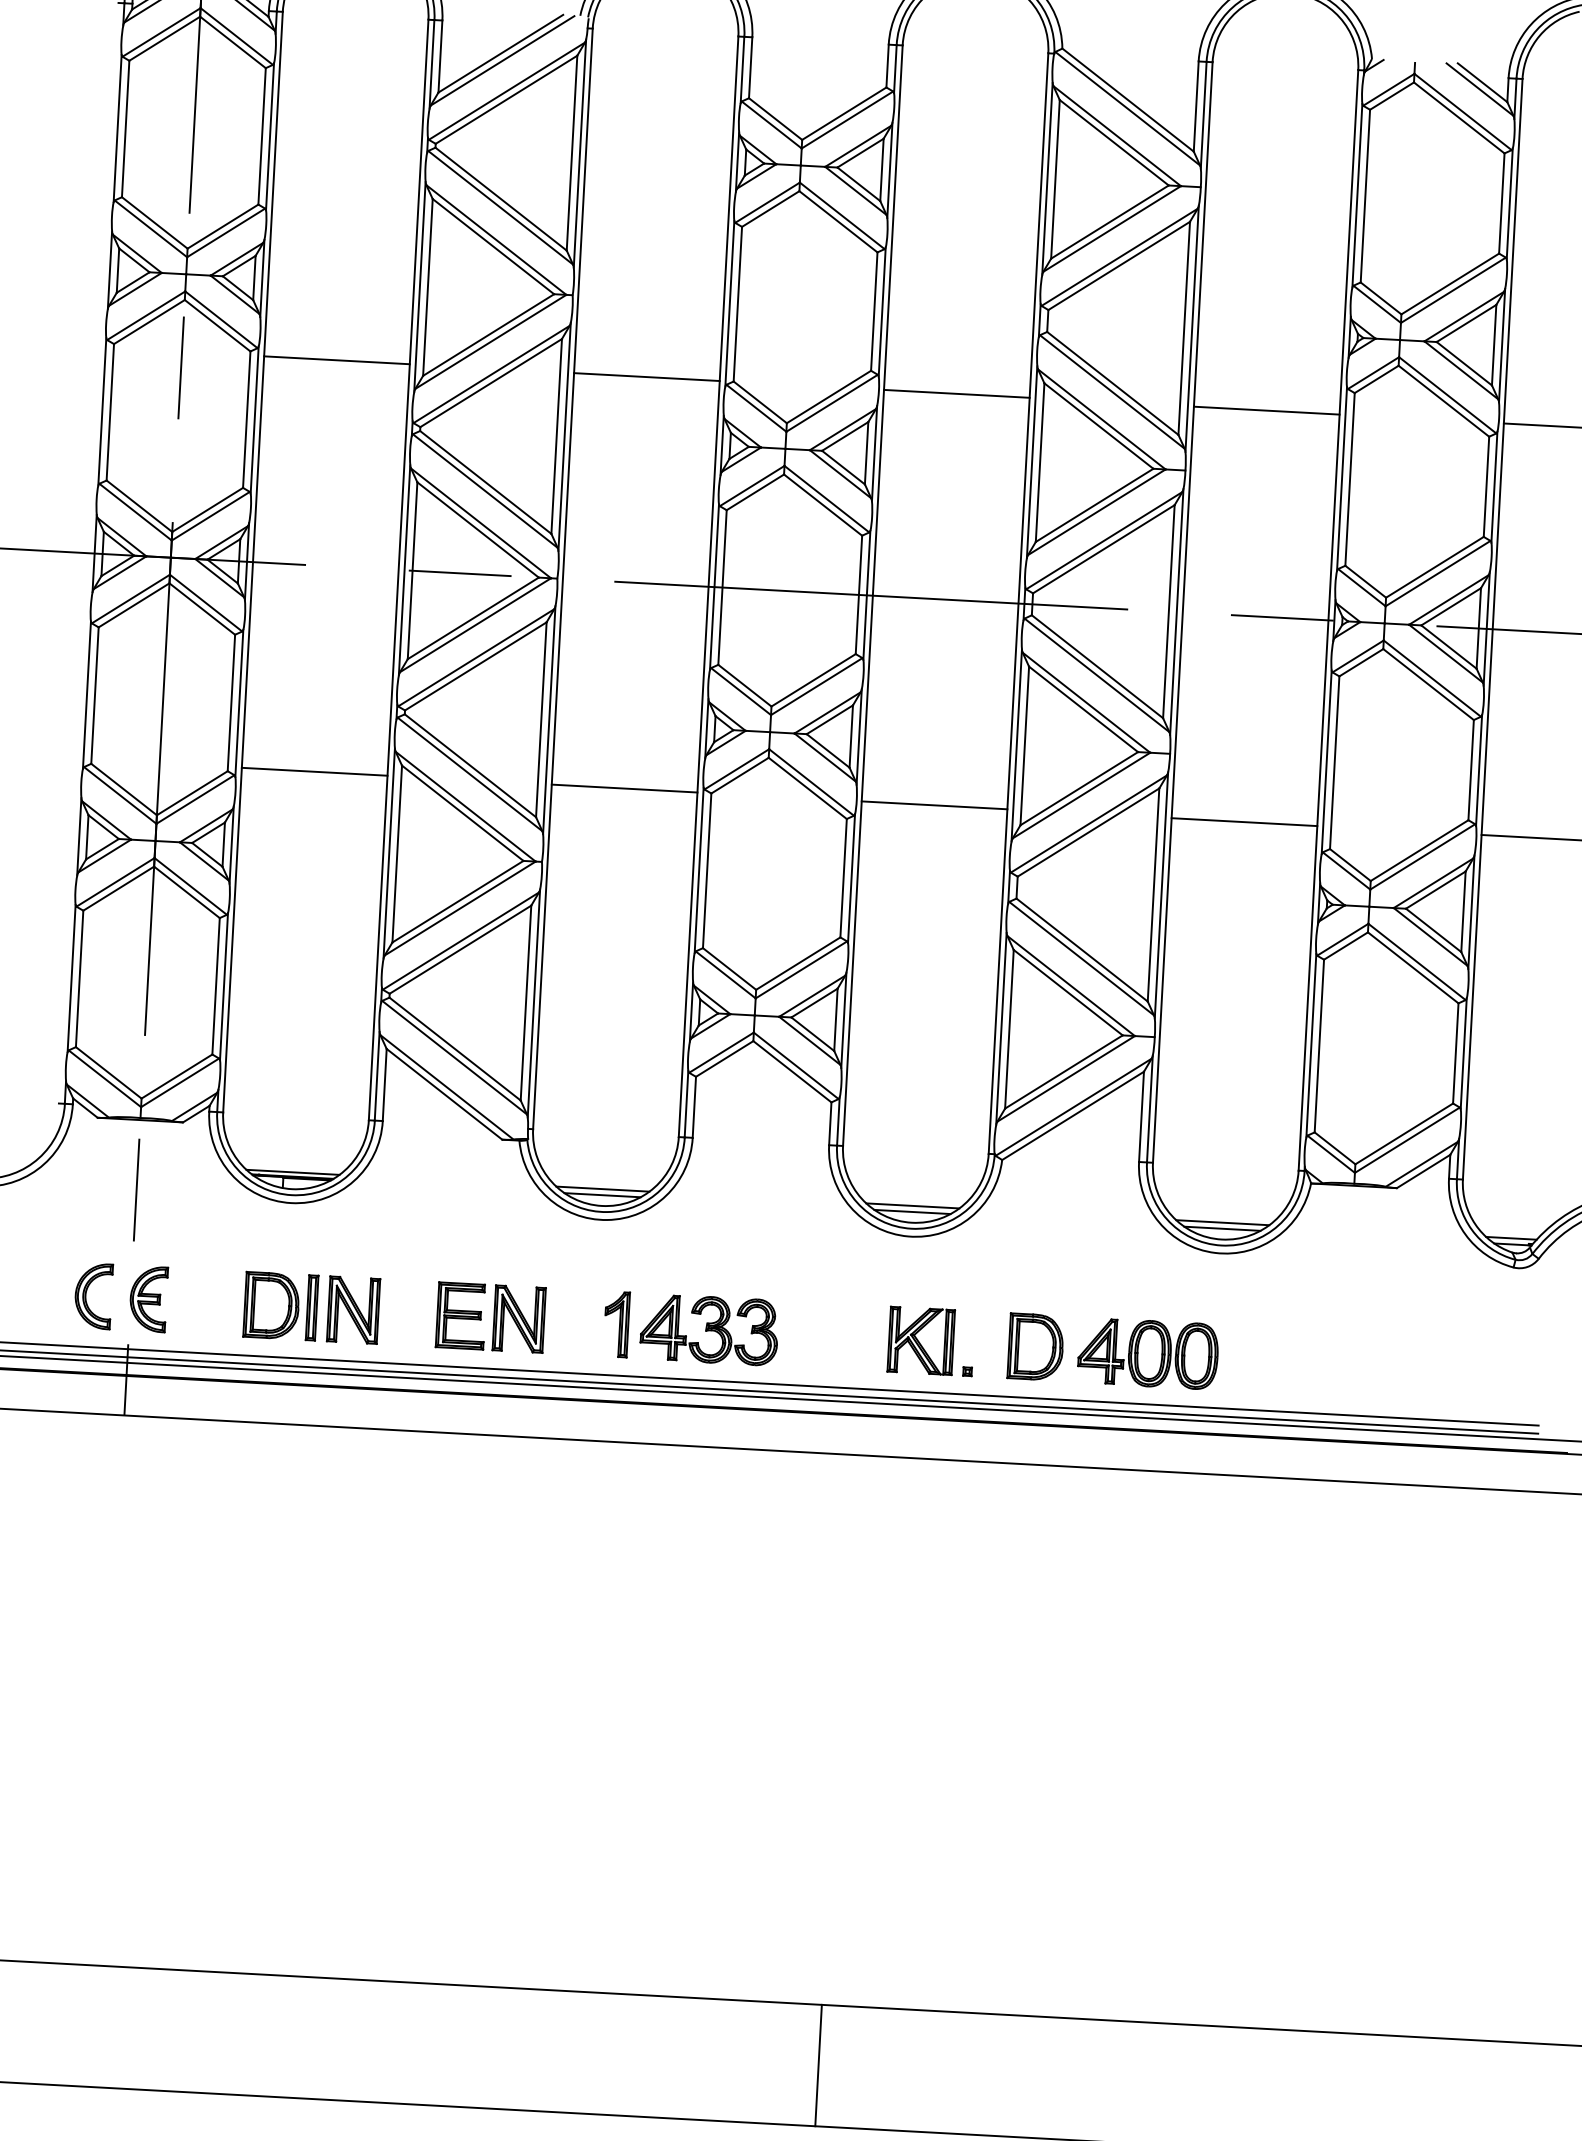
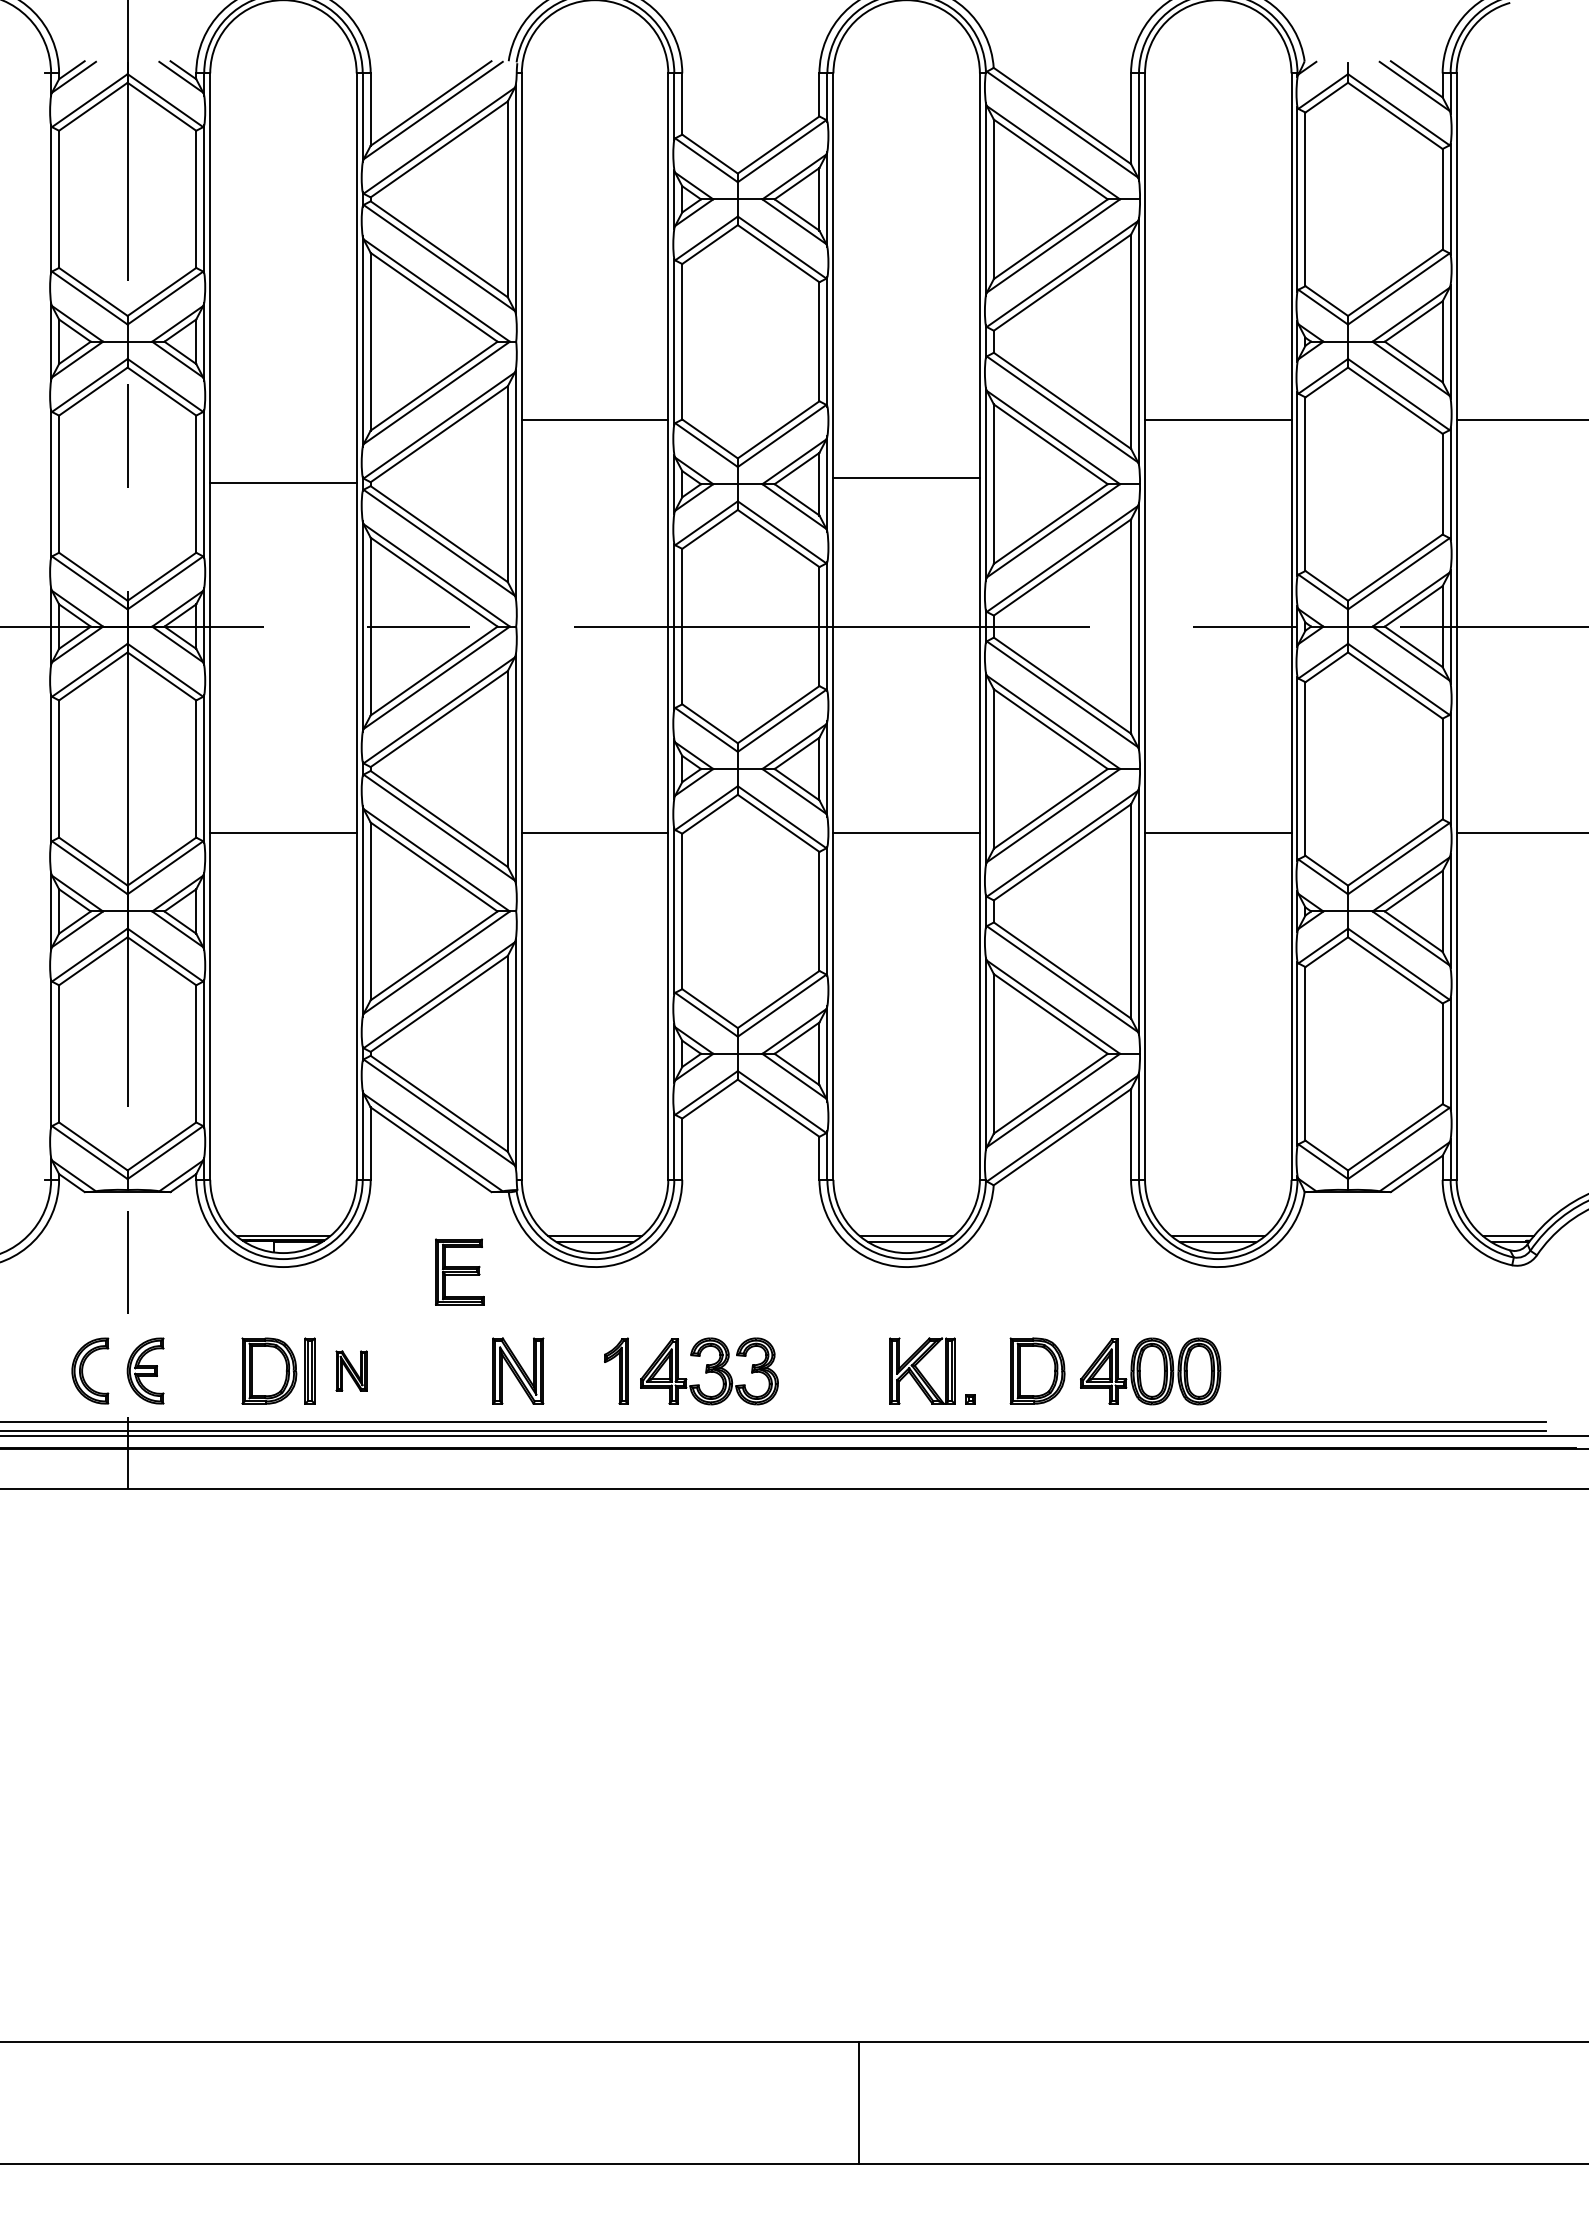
line: (337, 360) -> (283, 482), moved
line: (956, 393) -> (906, 477), moved
part: (353, 1309) -> (351, 1370), size x0.6
part: (460, 1315) -> (459, 1271), moved

